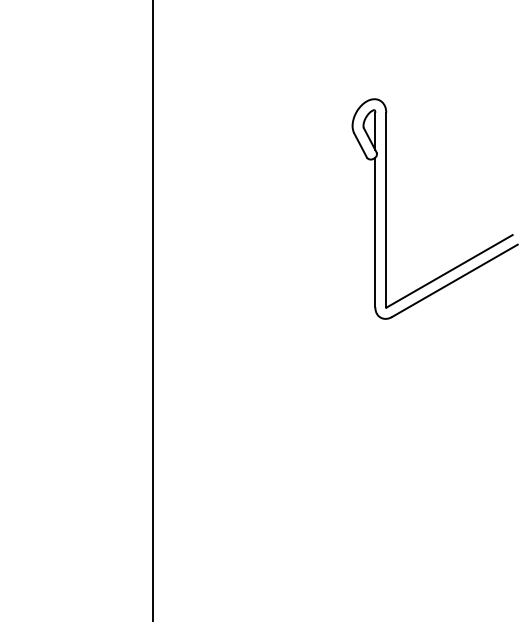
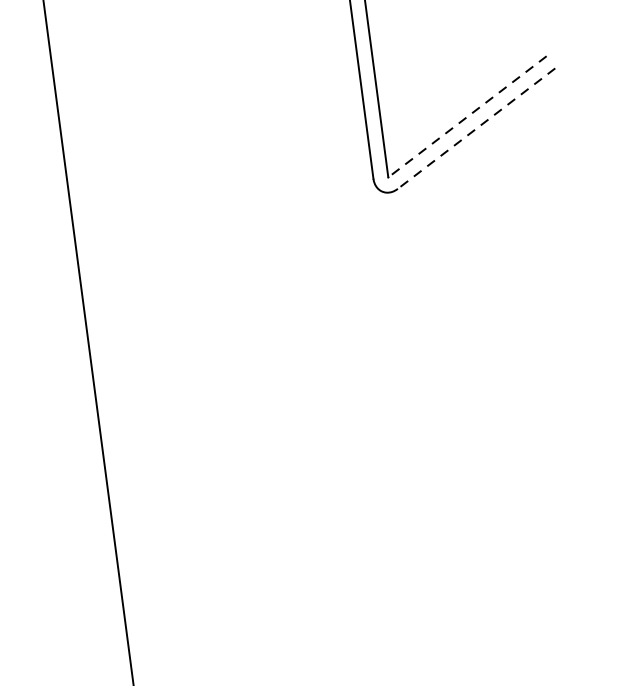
line: (449, 271) -> (467, 116), solid -> dashed
line: (454, 281) -> (476, 129), solid -> dashed

